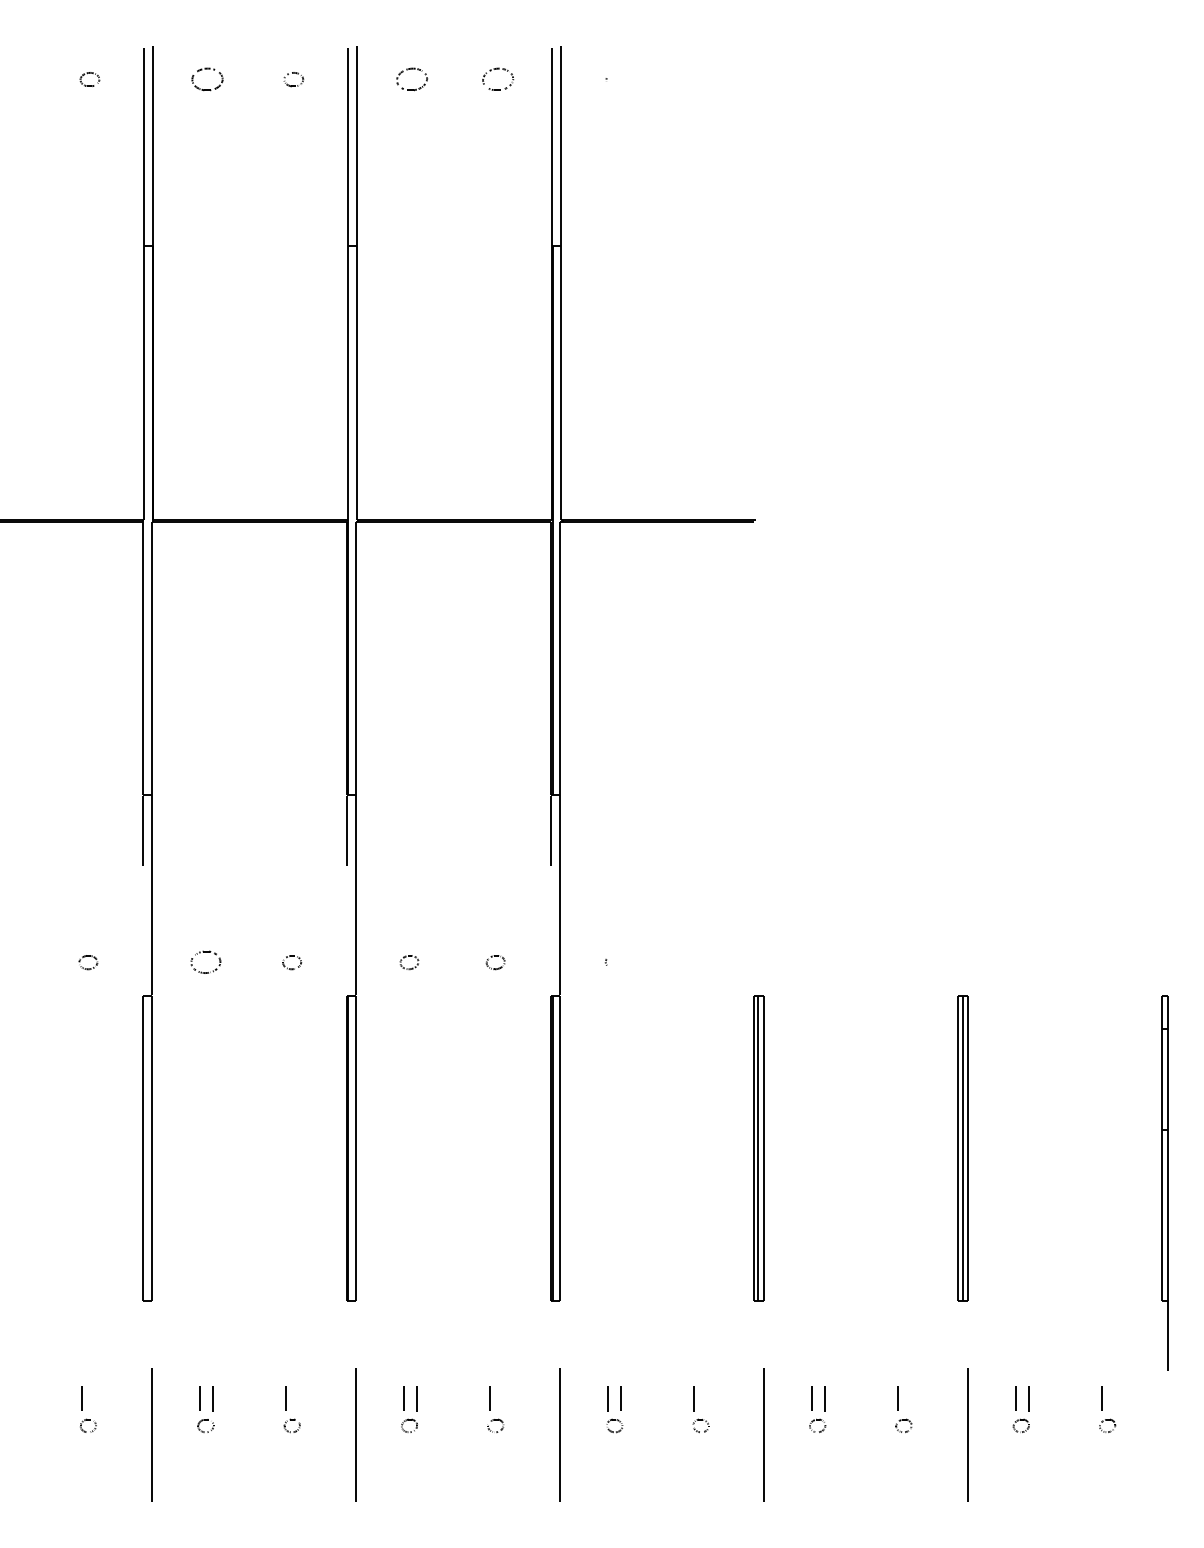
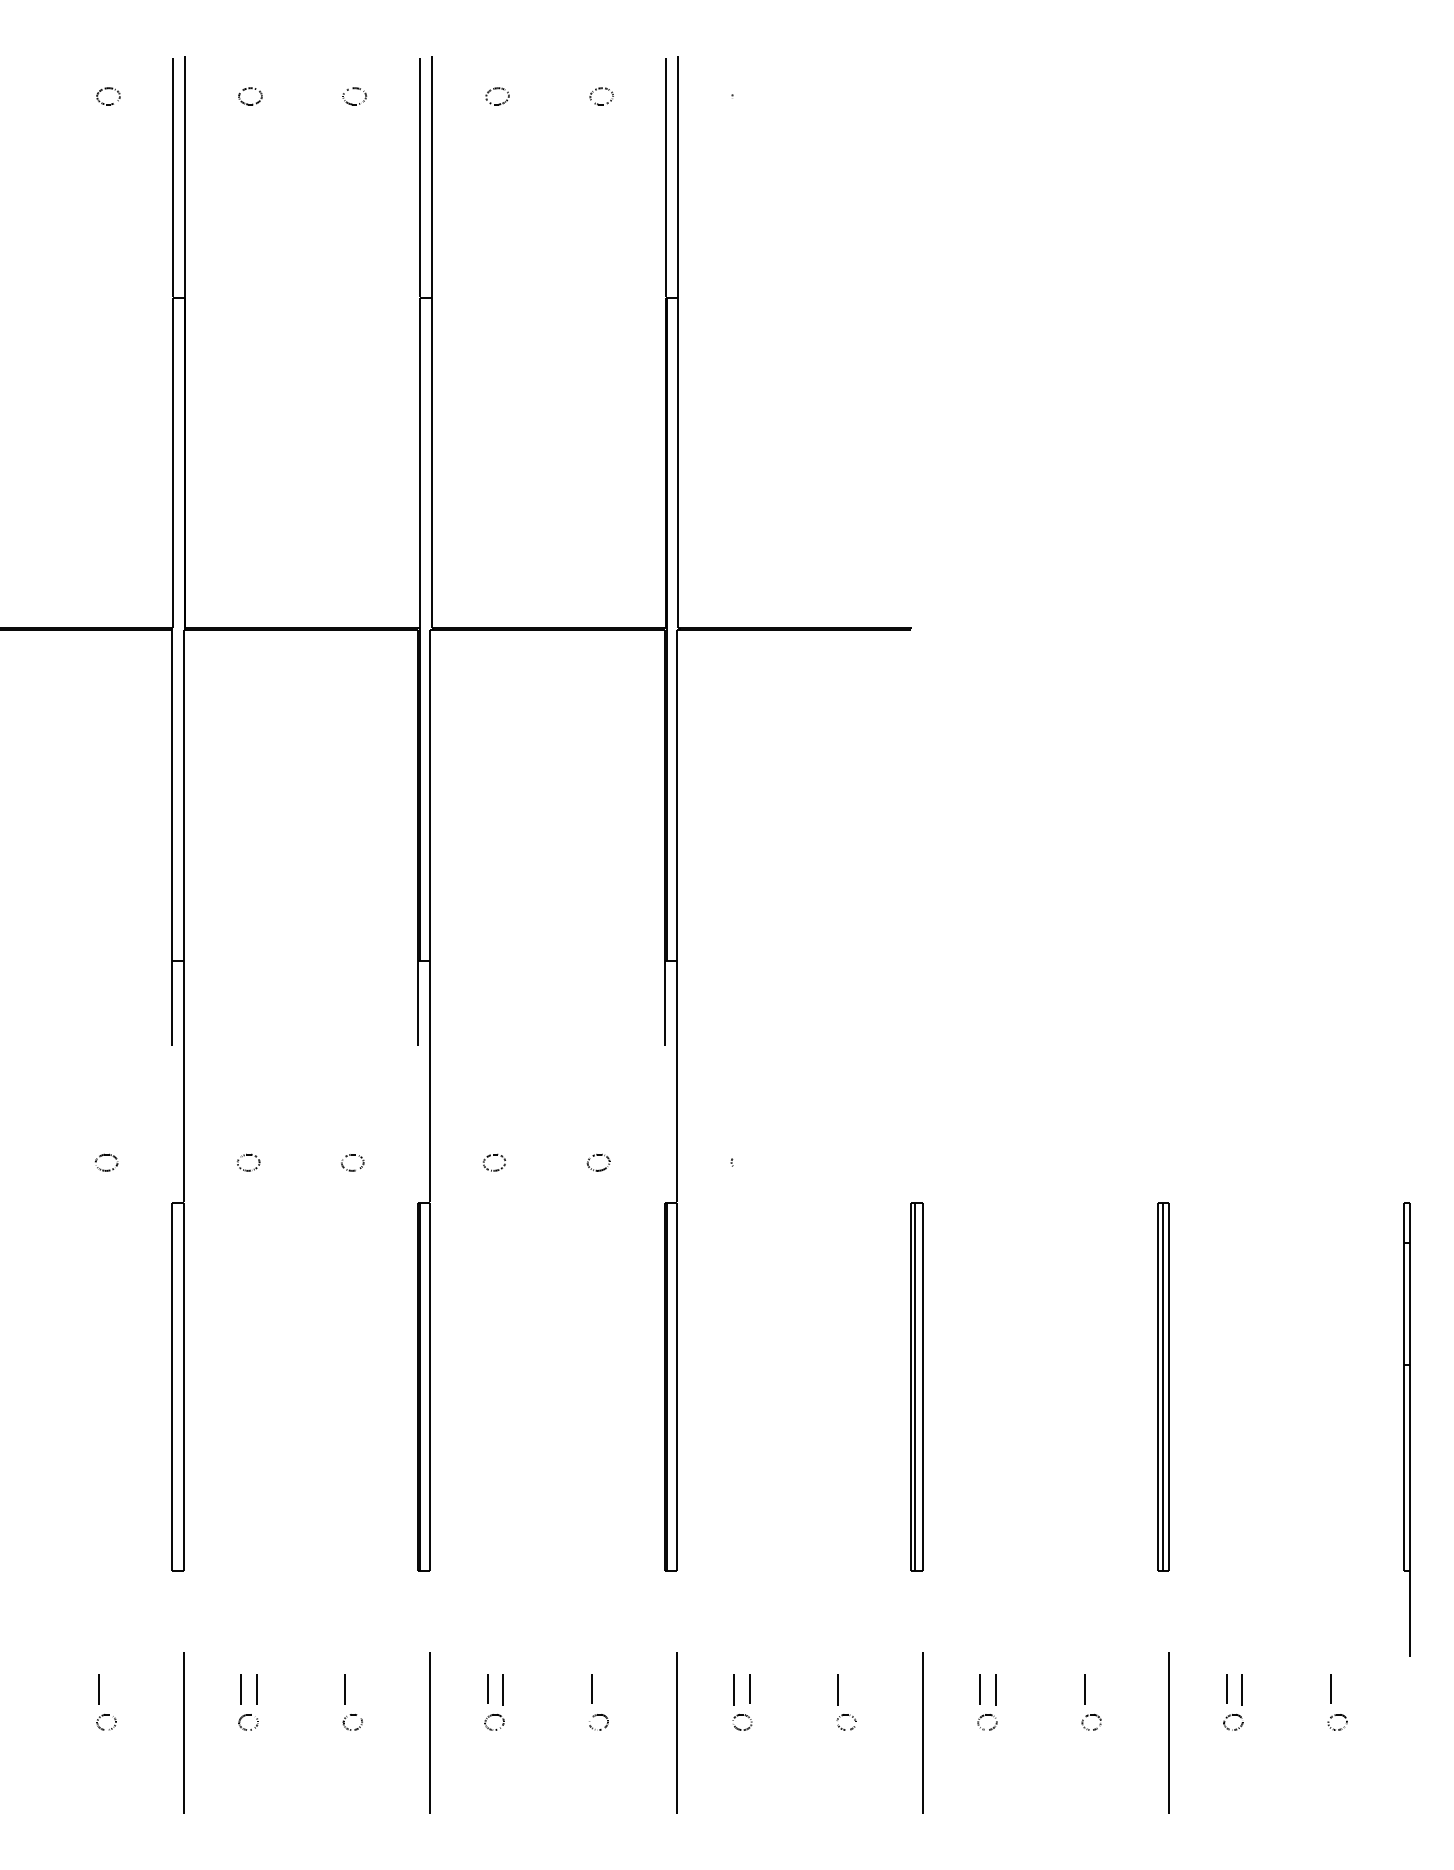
part: (207, 79) -> (250, 96), size x0.62
part: (411, 79) -> (496, 96), size x0.62
part: (498, 79) -> (601, 96), size x0.62
part: (205, 962) -> (248, 1162), size x0.62

